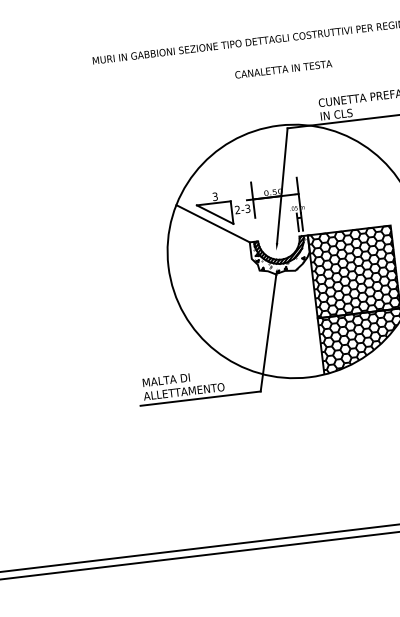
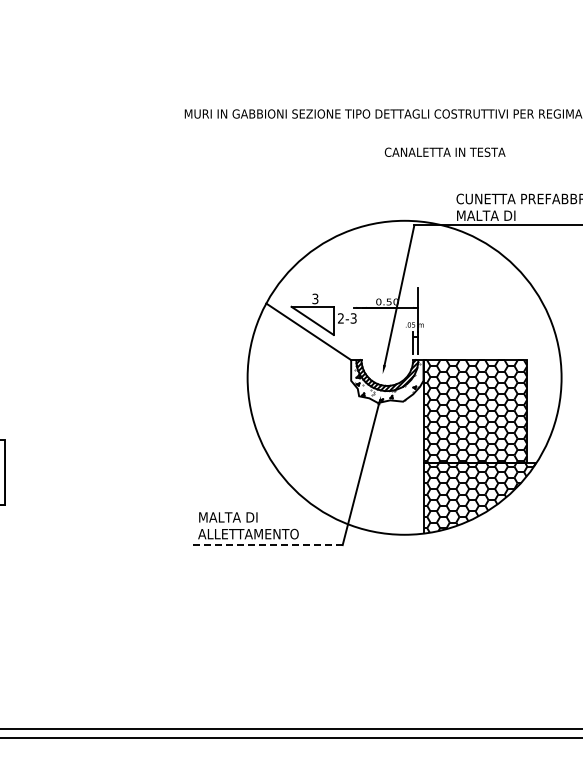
text: (283, 68) -> (444, 151), moved
text: (344, 113) -> (486, 215), IN CLS -> MALTA DI
line: (253, 200) -> (361, 308), removed
line: (200, 399) -> (267, 545), solid -> dashed

